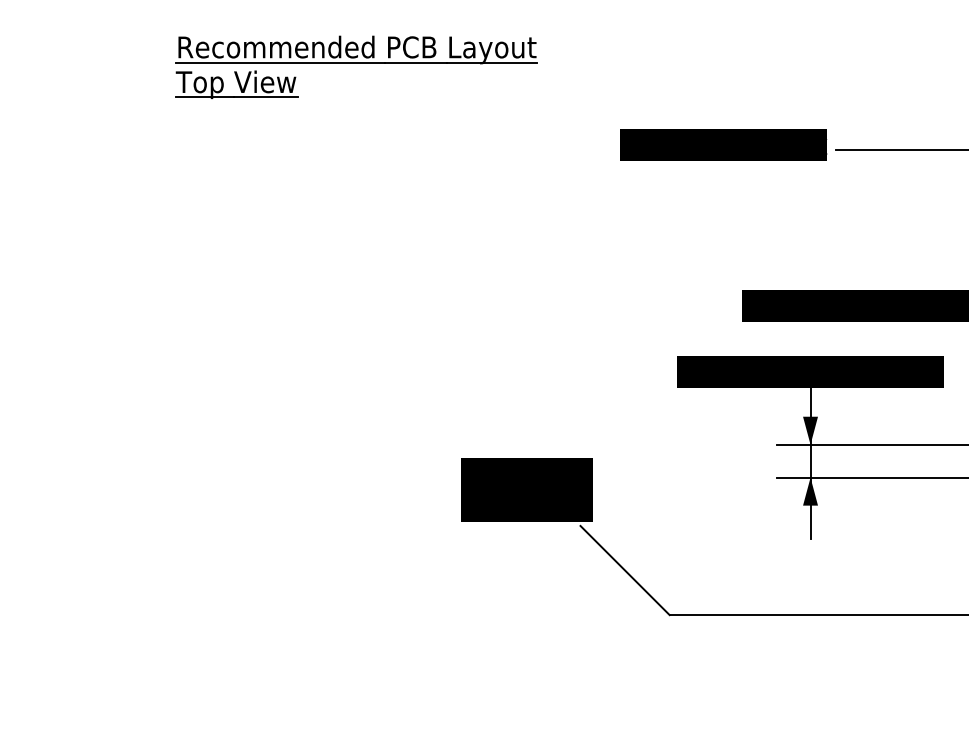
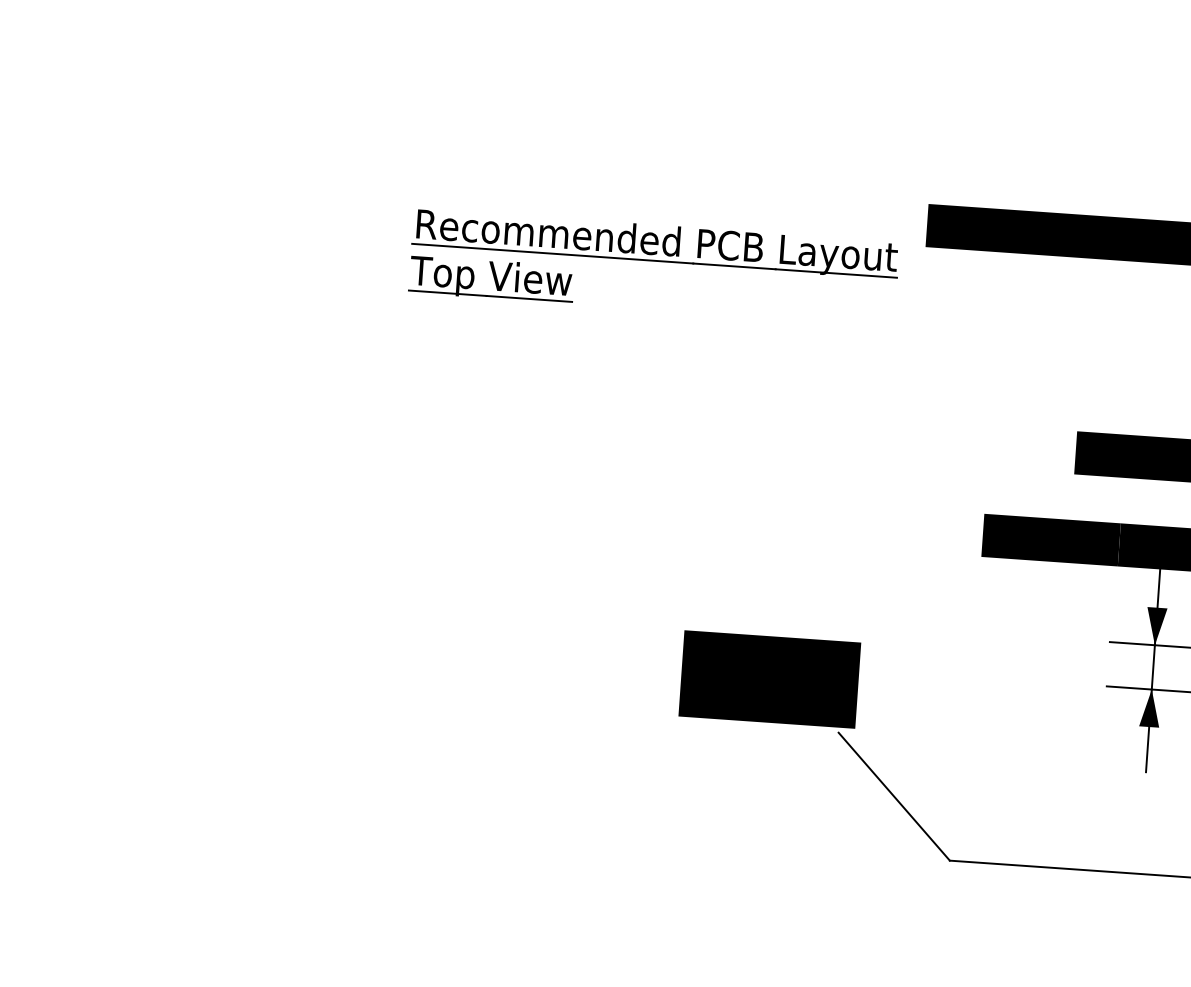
part: (356, 67) -> (654, 267), moved

